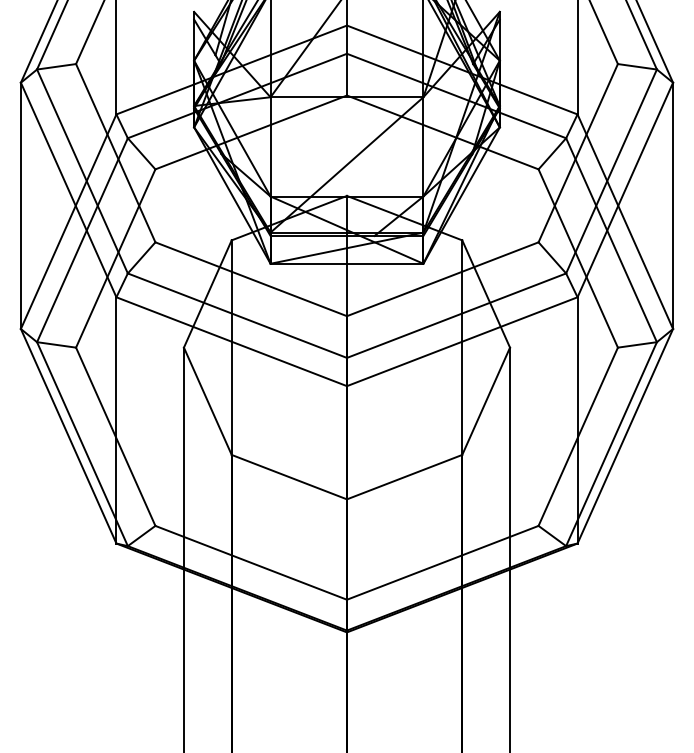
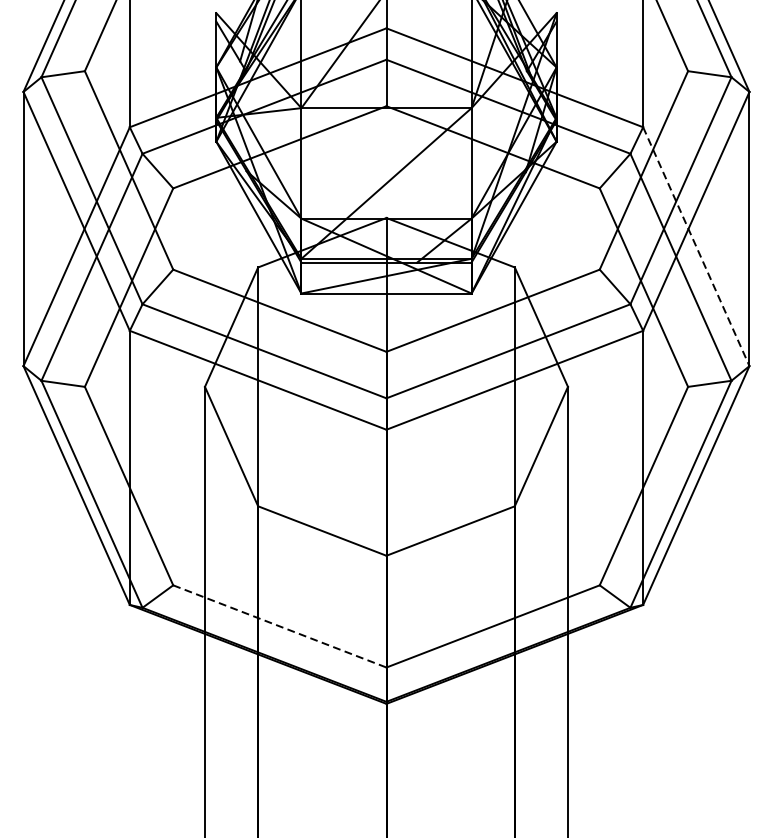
line: (625, 222) -> (696, 247), solid -> dashed
line: (251, 562) -> (280, 626), solid -> dashed

